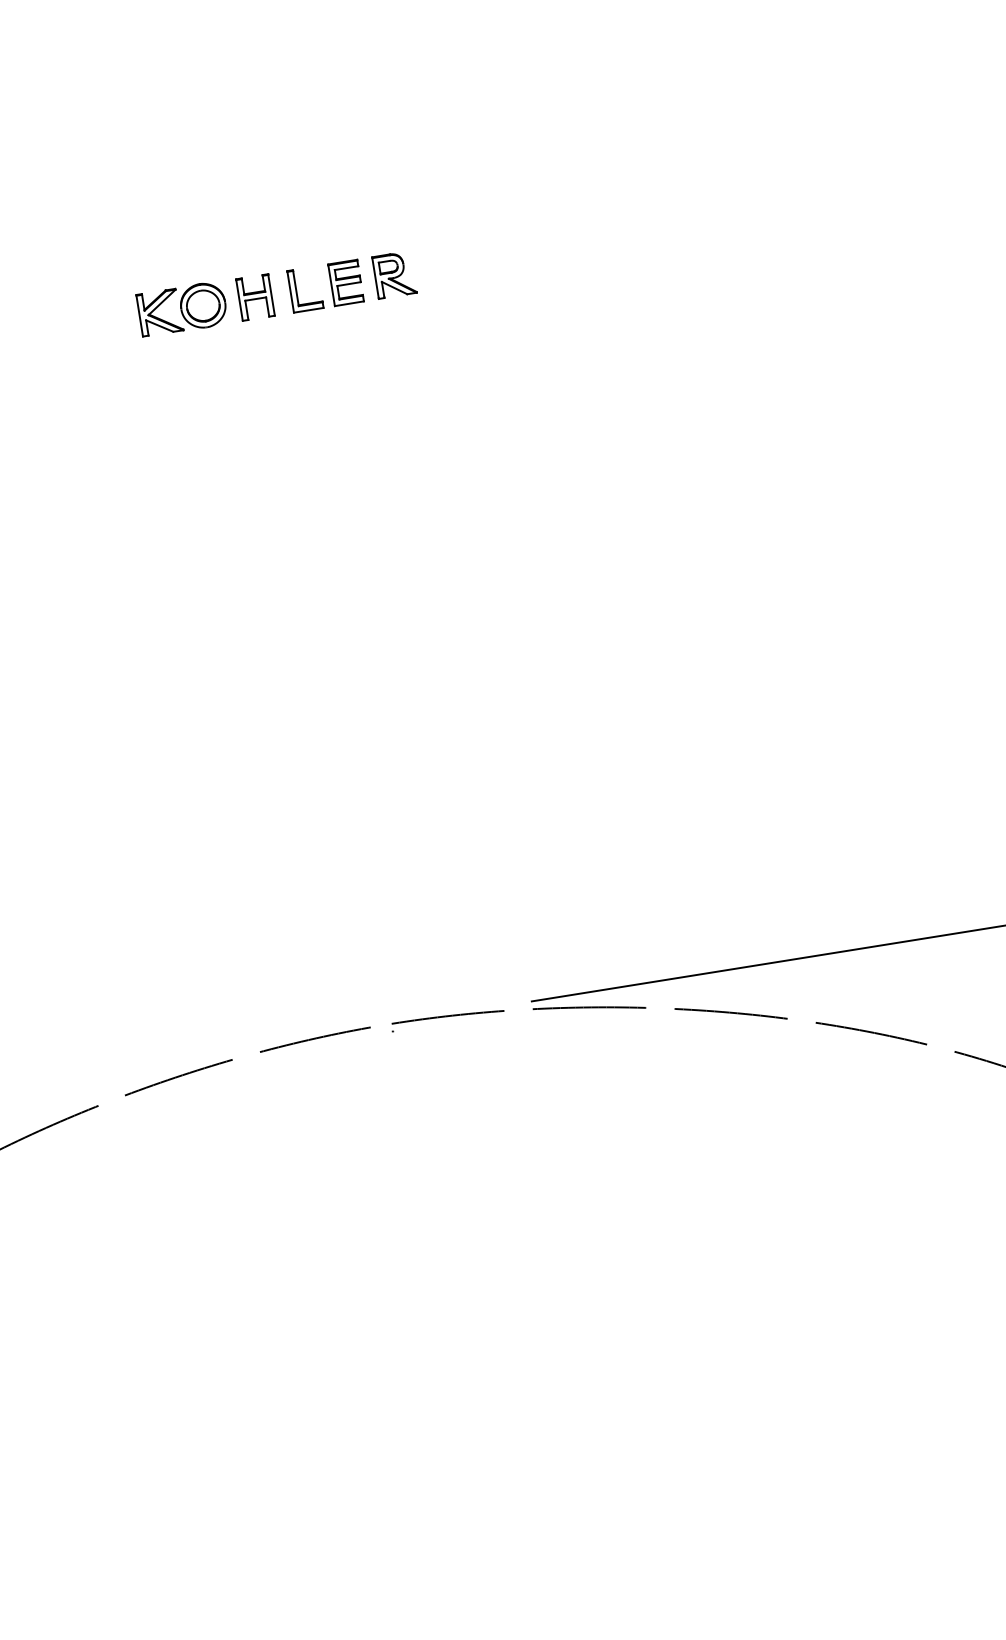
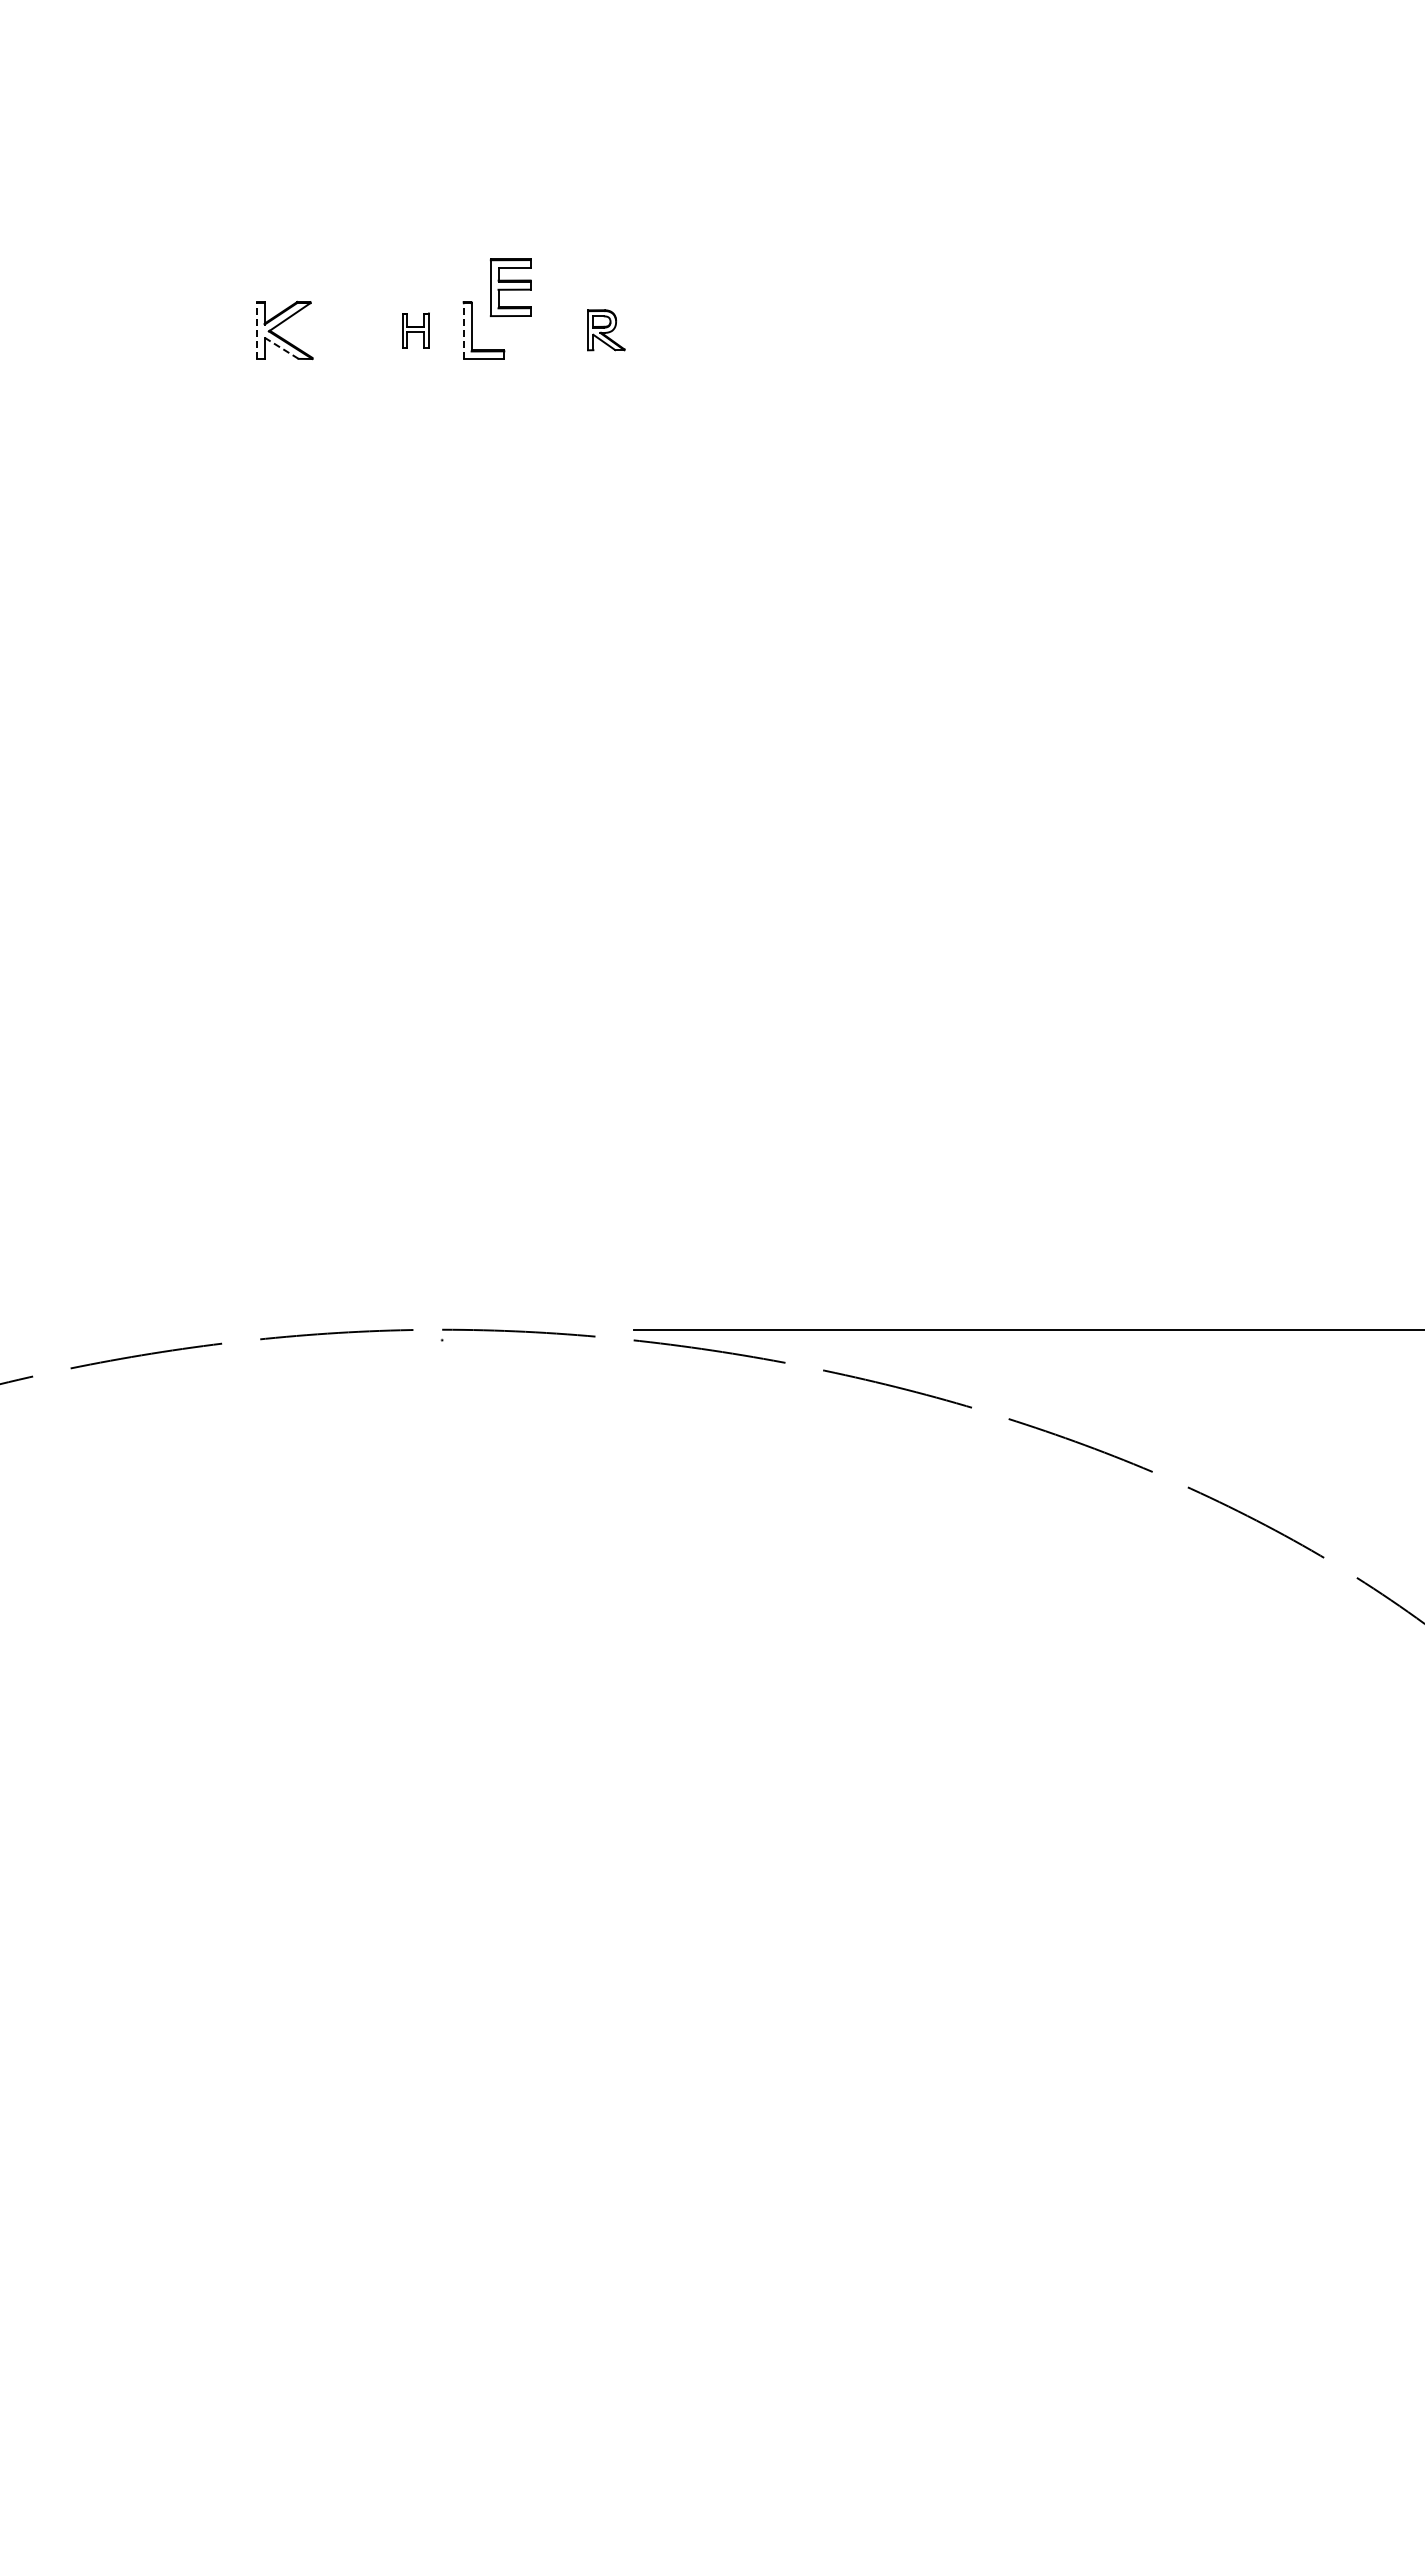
part: (394, 274) -> (606, 329), size x0.7
part: (345, 282) -> (510, 287), moved
line: (290, 292) -> (463, 331), solid -> dashed
part: (255, 297) -> (415, 330), size x0.6
part: (202, 305) -> (343, 329), removed
line: (139, 315) -> (257, 329), solid -> dashed
line: (159, 326) -> (281, 348), solid -> dashed

